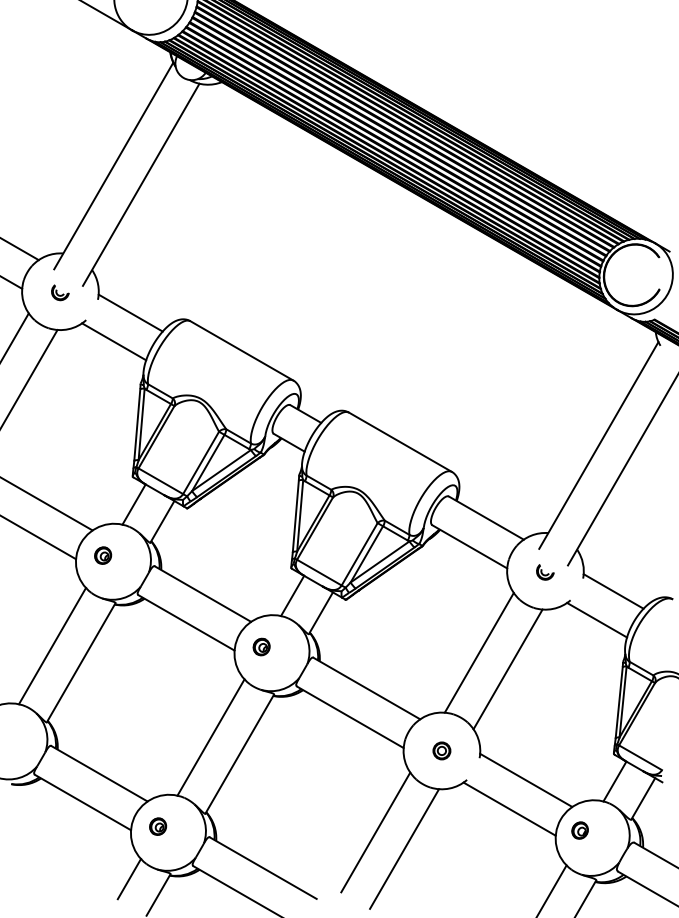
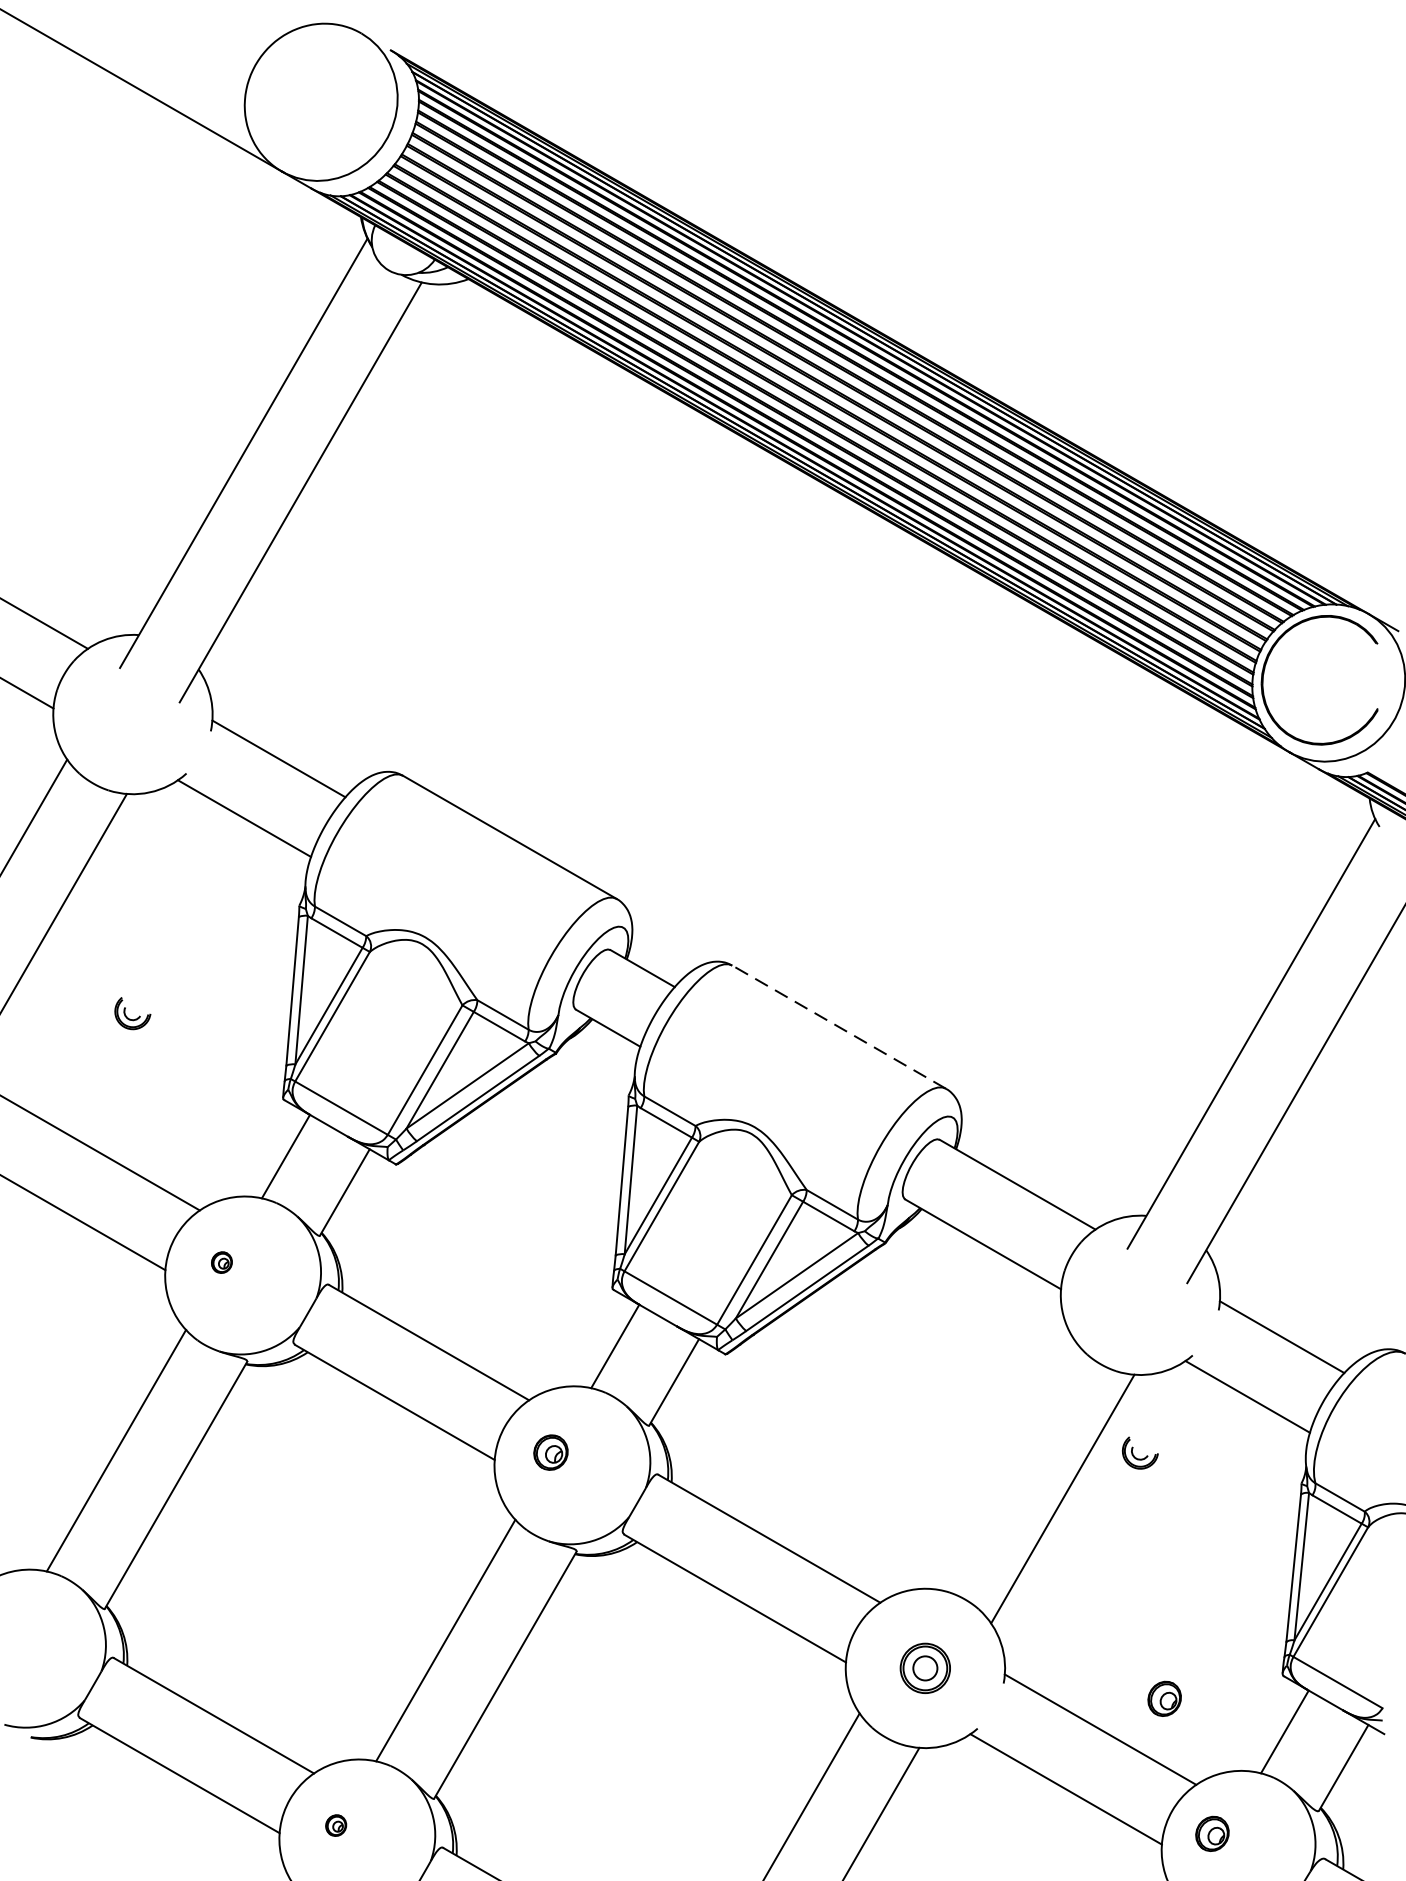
part: (60, 292) -> (133, 1013), moved
line: (399, 441) -> (837, 1025), solid -> dashed
part: (103, 555) -> (222, 1262), size x0.6
part: (545, 572) -> (1140, 1453), moved
line: (478, 652) -> (1001, 1463), removed
part: (441, 750) -> (924, 1667), size x1.4
part: (556, 765) -> (1163, 1698), added
part: (158, 826) -> (336, 1825), size x0.6

